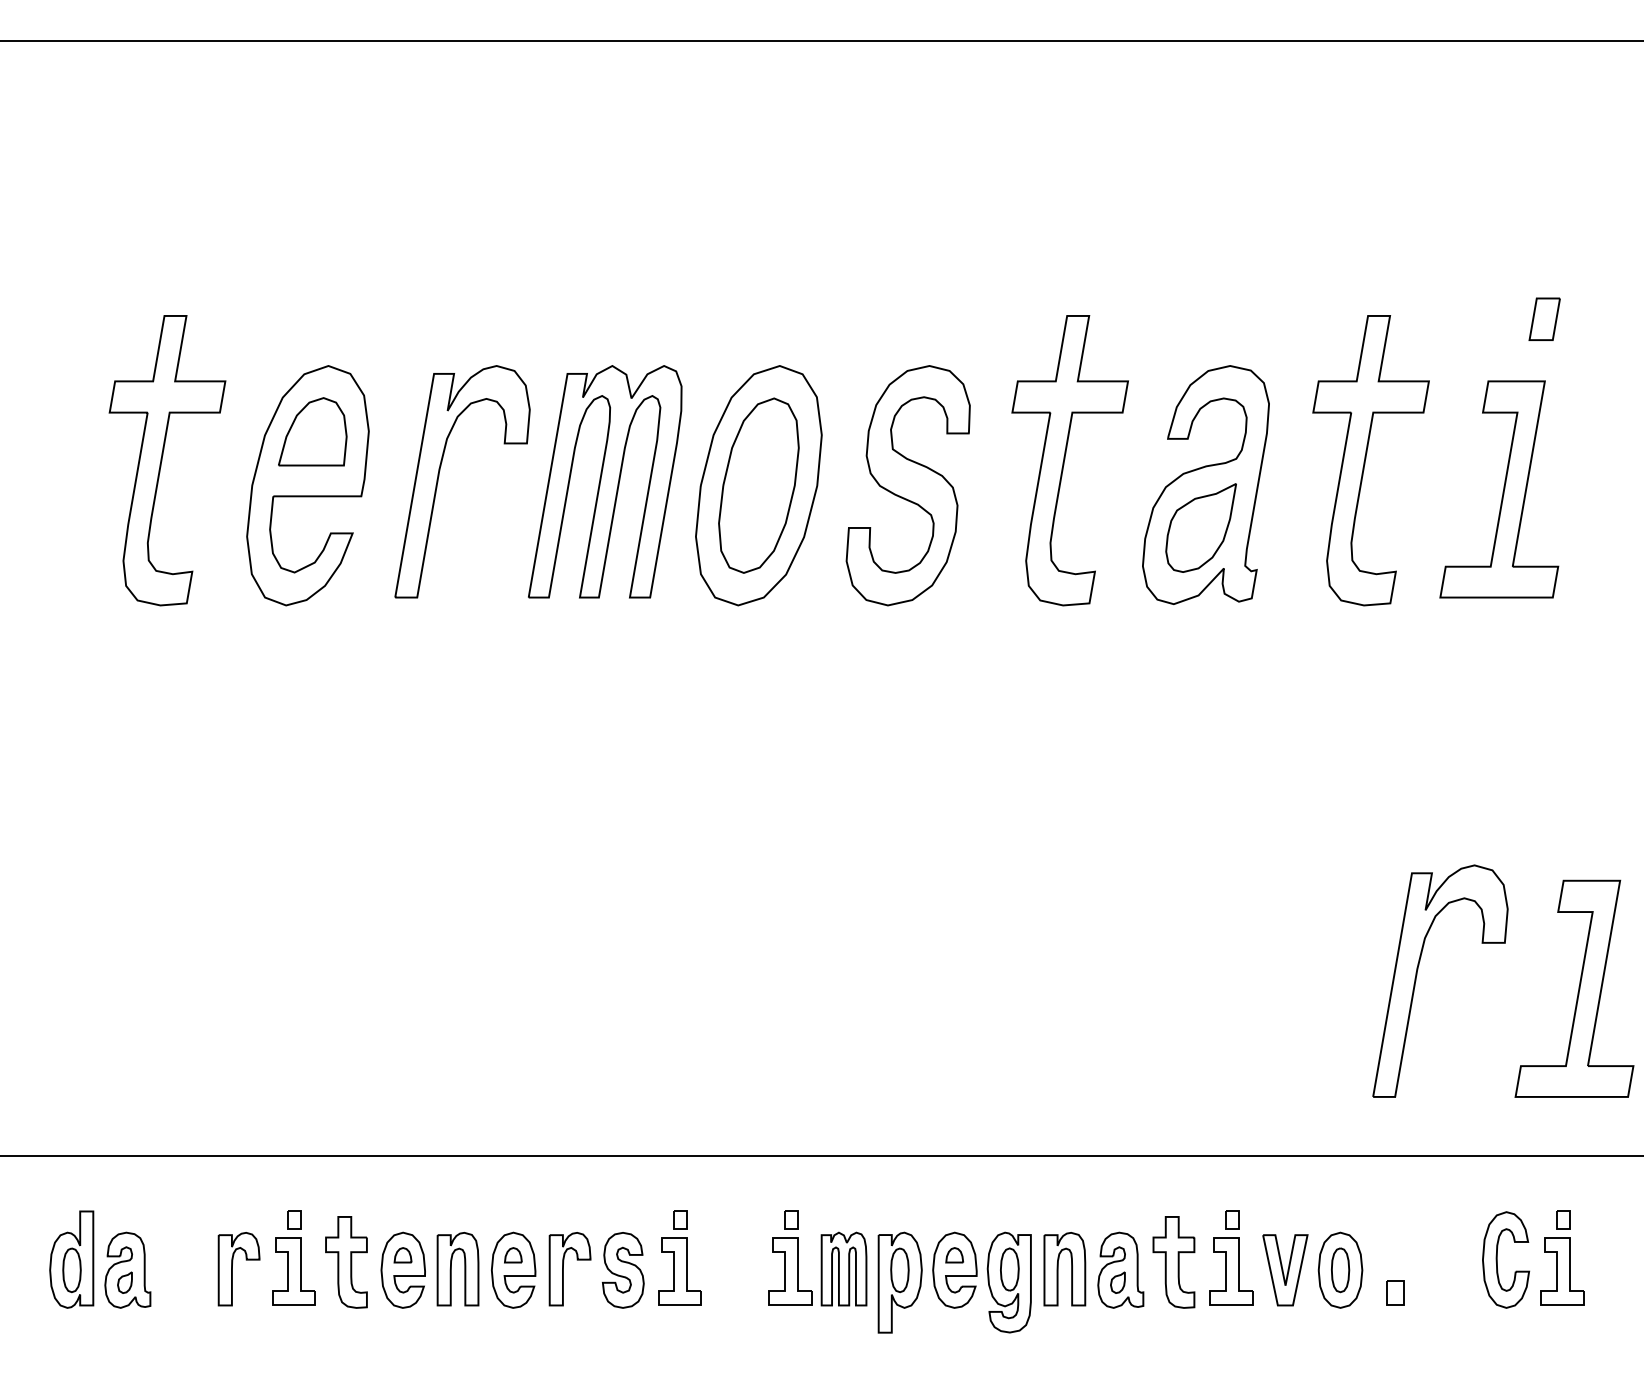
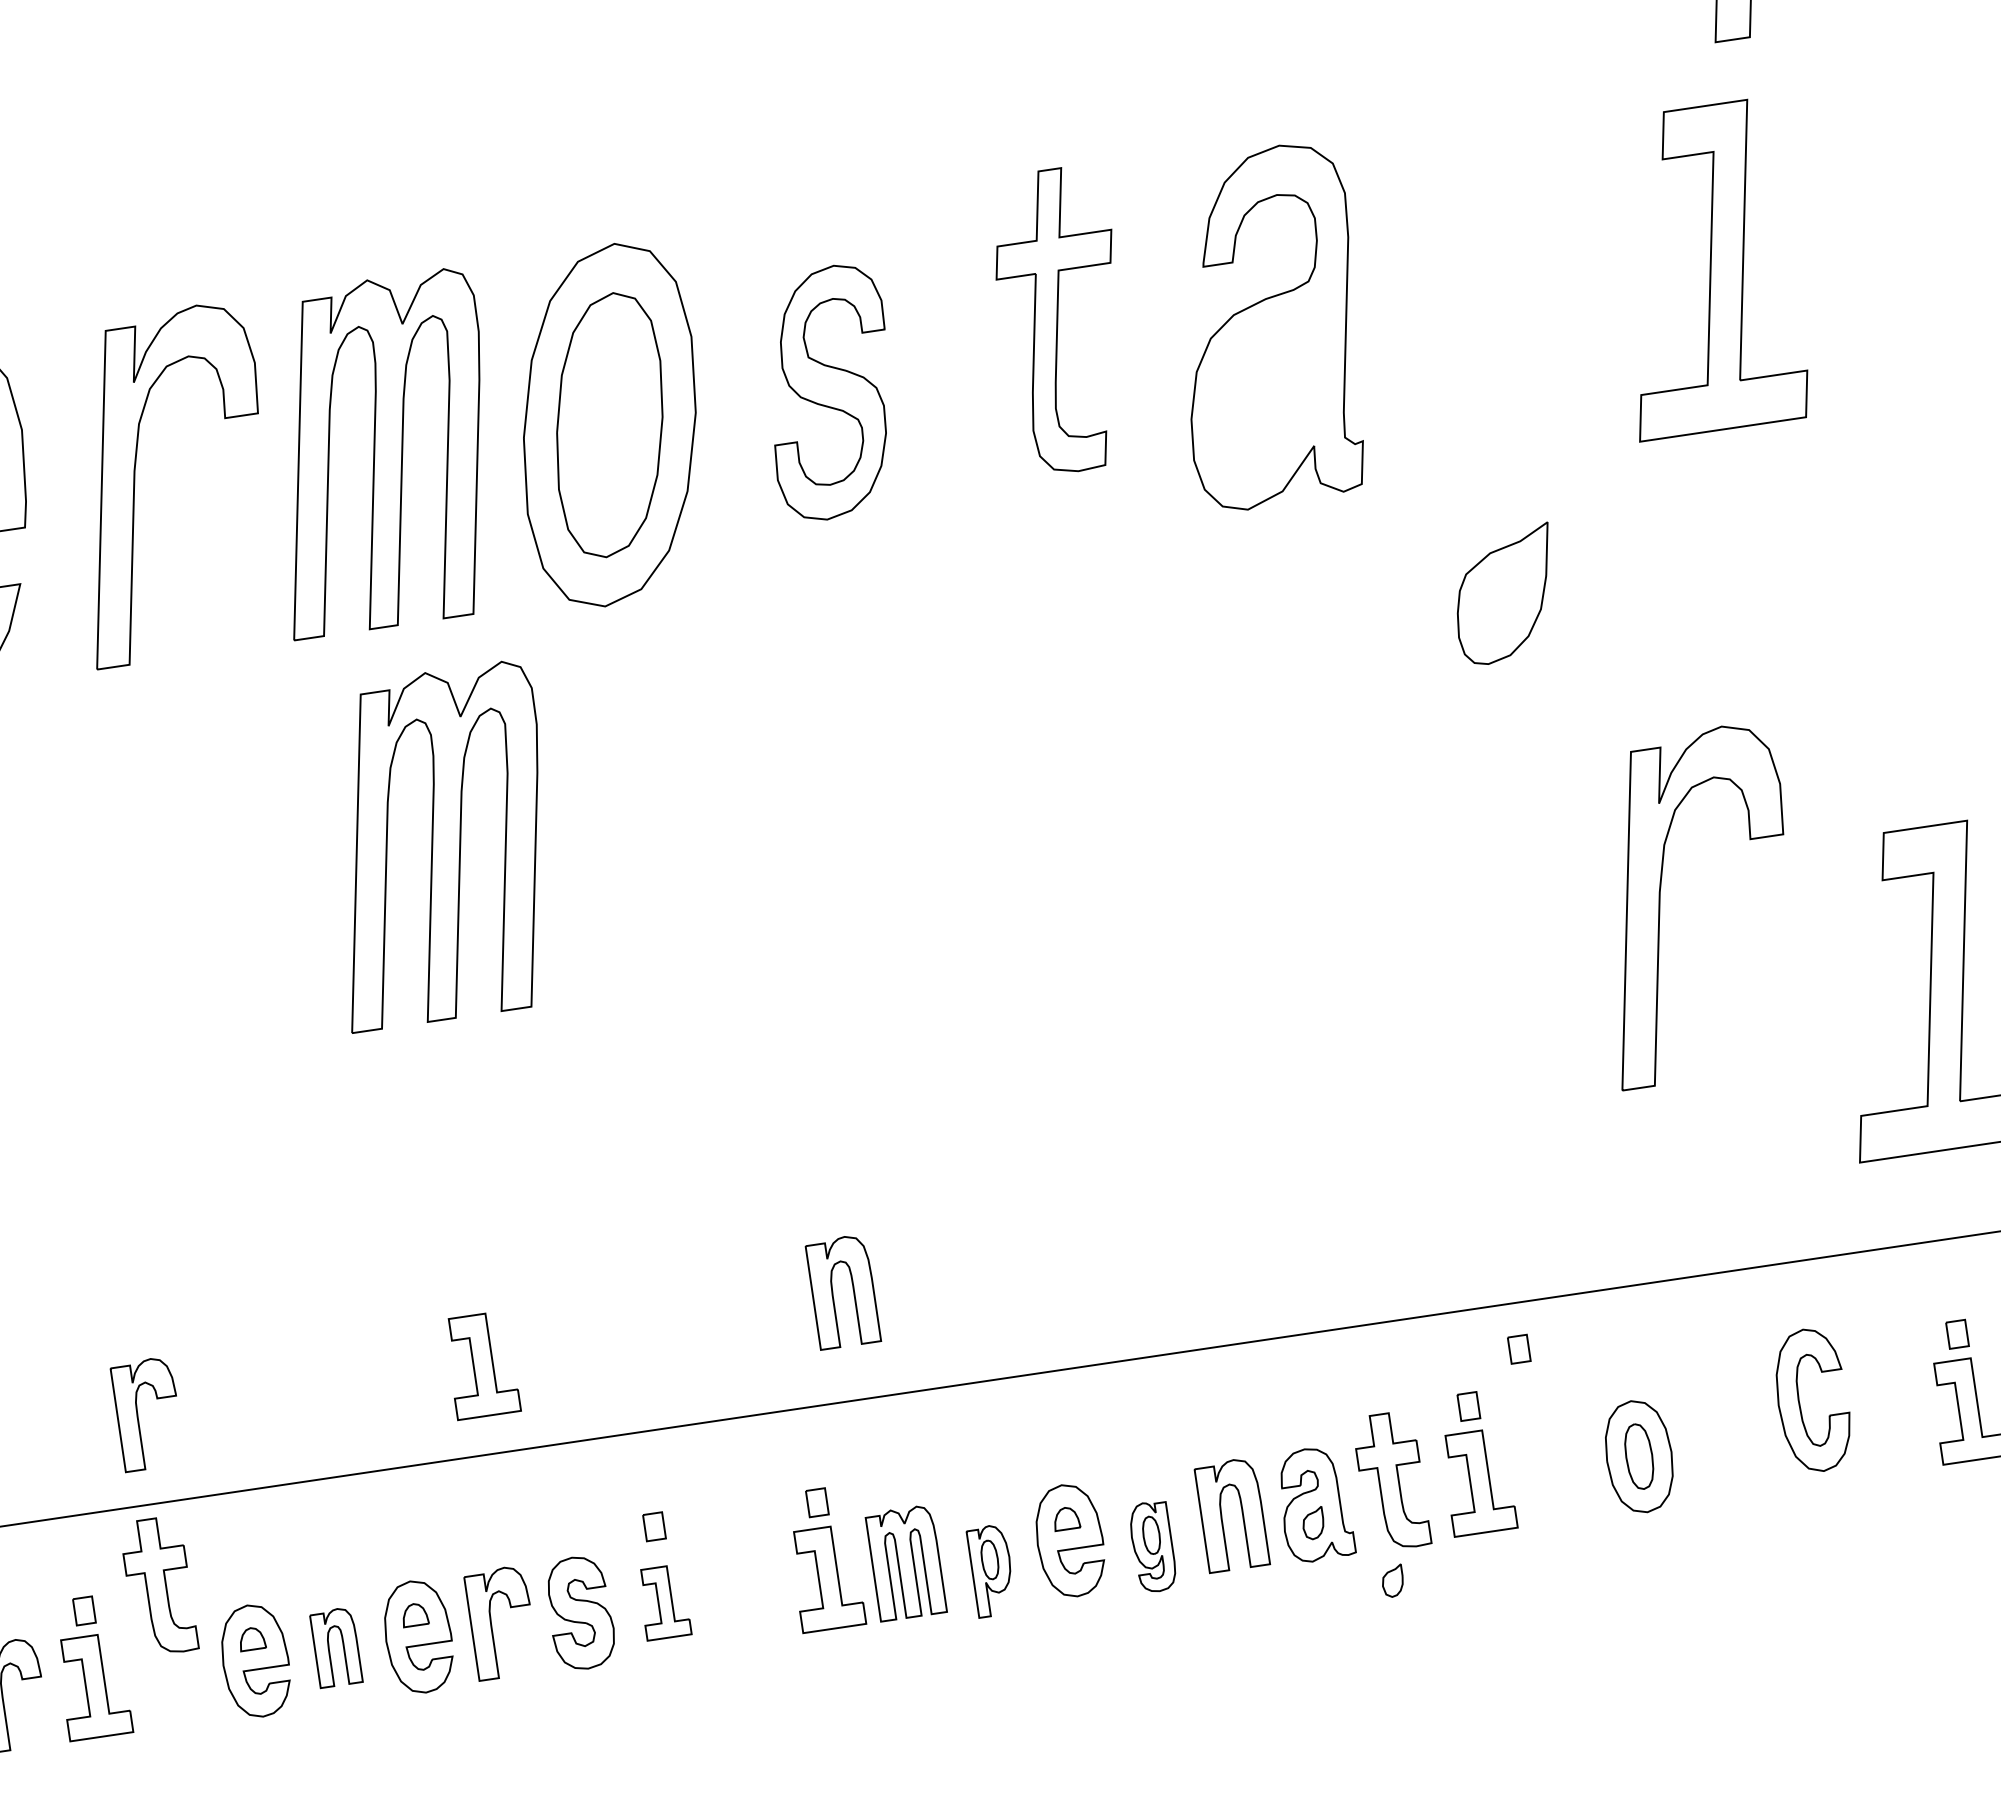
part: (1069, 460) -> (1062, 320), size x0.7
part: (1370, 460) -> (1507, 254), removed
part: (907, 485) -> (828, 392), size x0.7
part: (1200, 527) -> (1504, 594), moved
part: (605, 747) -> (440, 845), added
part: (1417, 975) -> (1661, 901), moved
part: (828, 1083) -> (842, 1292), added
part: (355, 1096) -> (147, 1414), added
part: (582, 1096) -> (482, 1365), added
part: (1271, 1186) -> (1519, 1348), added
part: (1497, 1259) -> (1800, 1401), moved
part: (346, 1262) -> (159, 1586), moved
part: (457, 1269) -> (335, 1647), size x0.7
part: (1285, 1270) -> (1558, 1468), removed
part: (679, 1271) -> (663, 1602), size x0.7
part: (899, 1282) -> (990, 1570), size x0.6
part: (1008, 1282) -> (1151, 1547), size x0.6
part: (1395, 1292) -> (1725, 1477), removed
part: (1164, 1328) -> (1392, 1580), added

